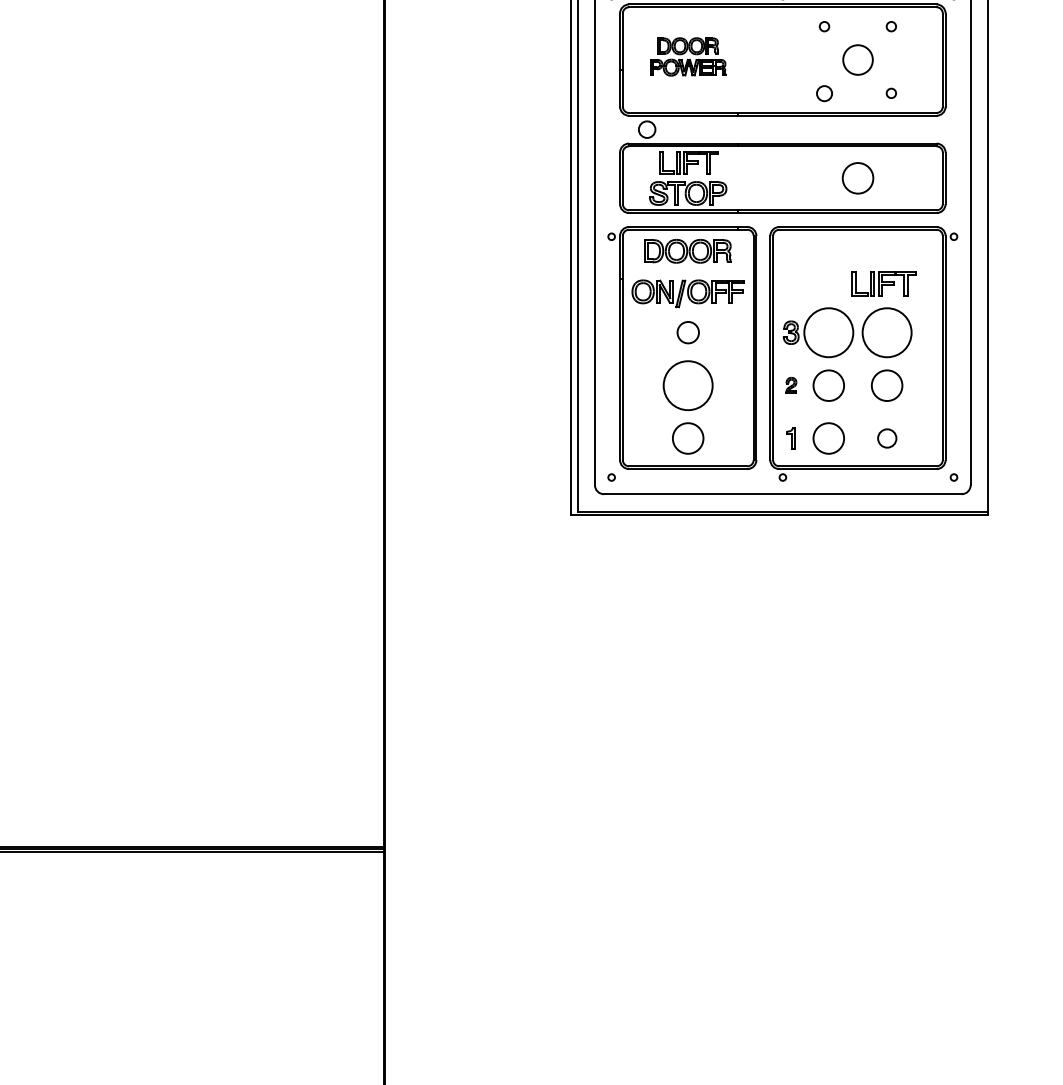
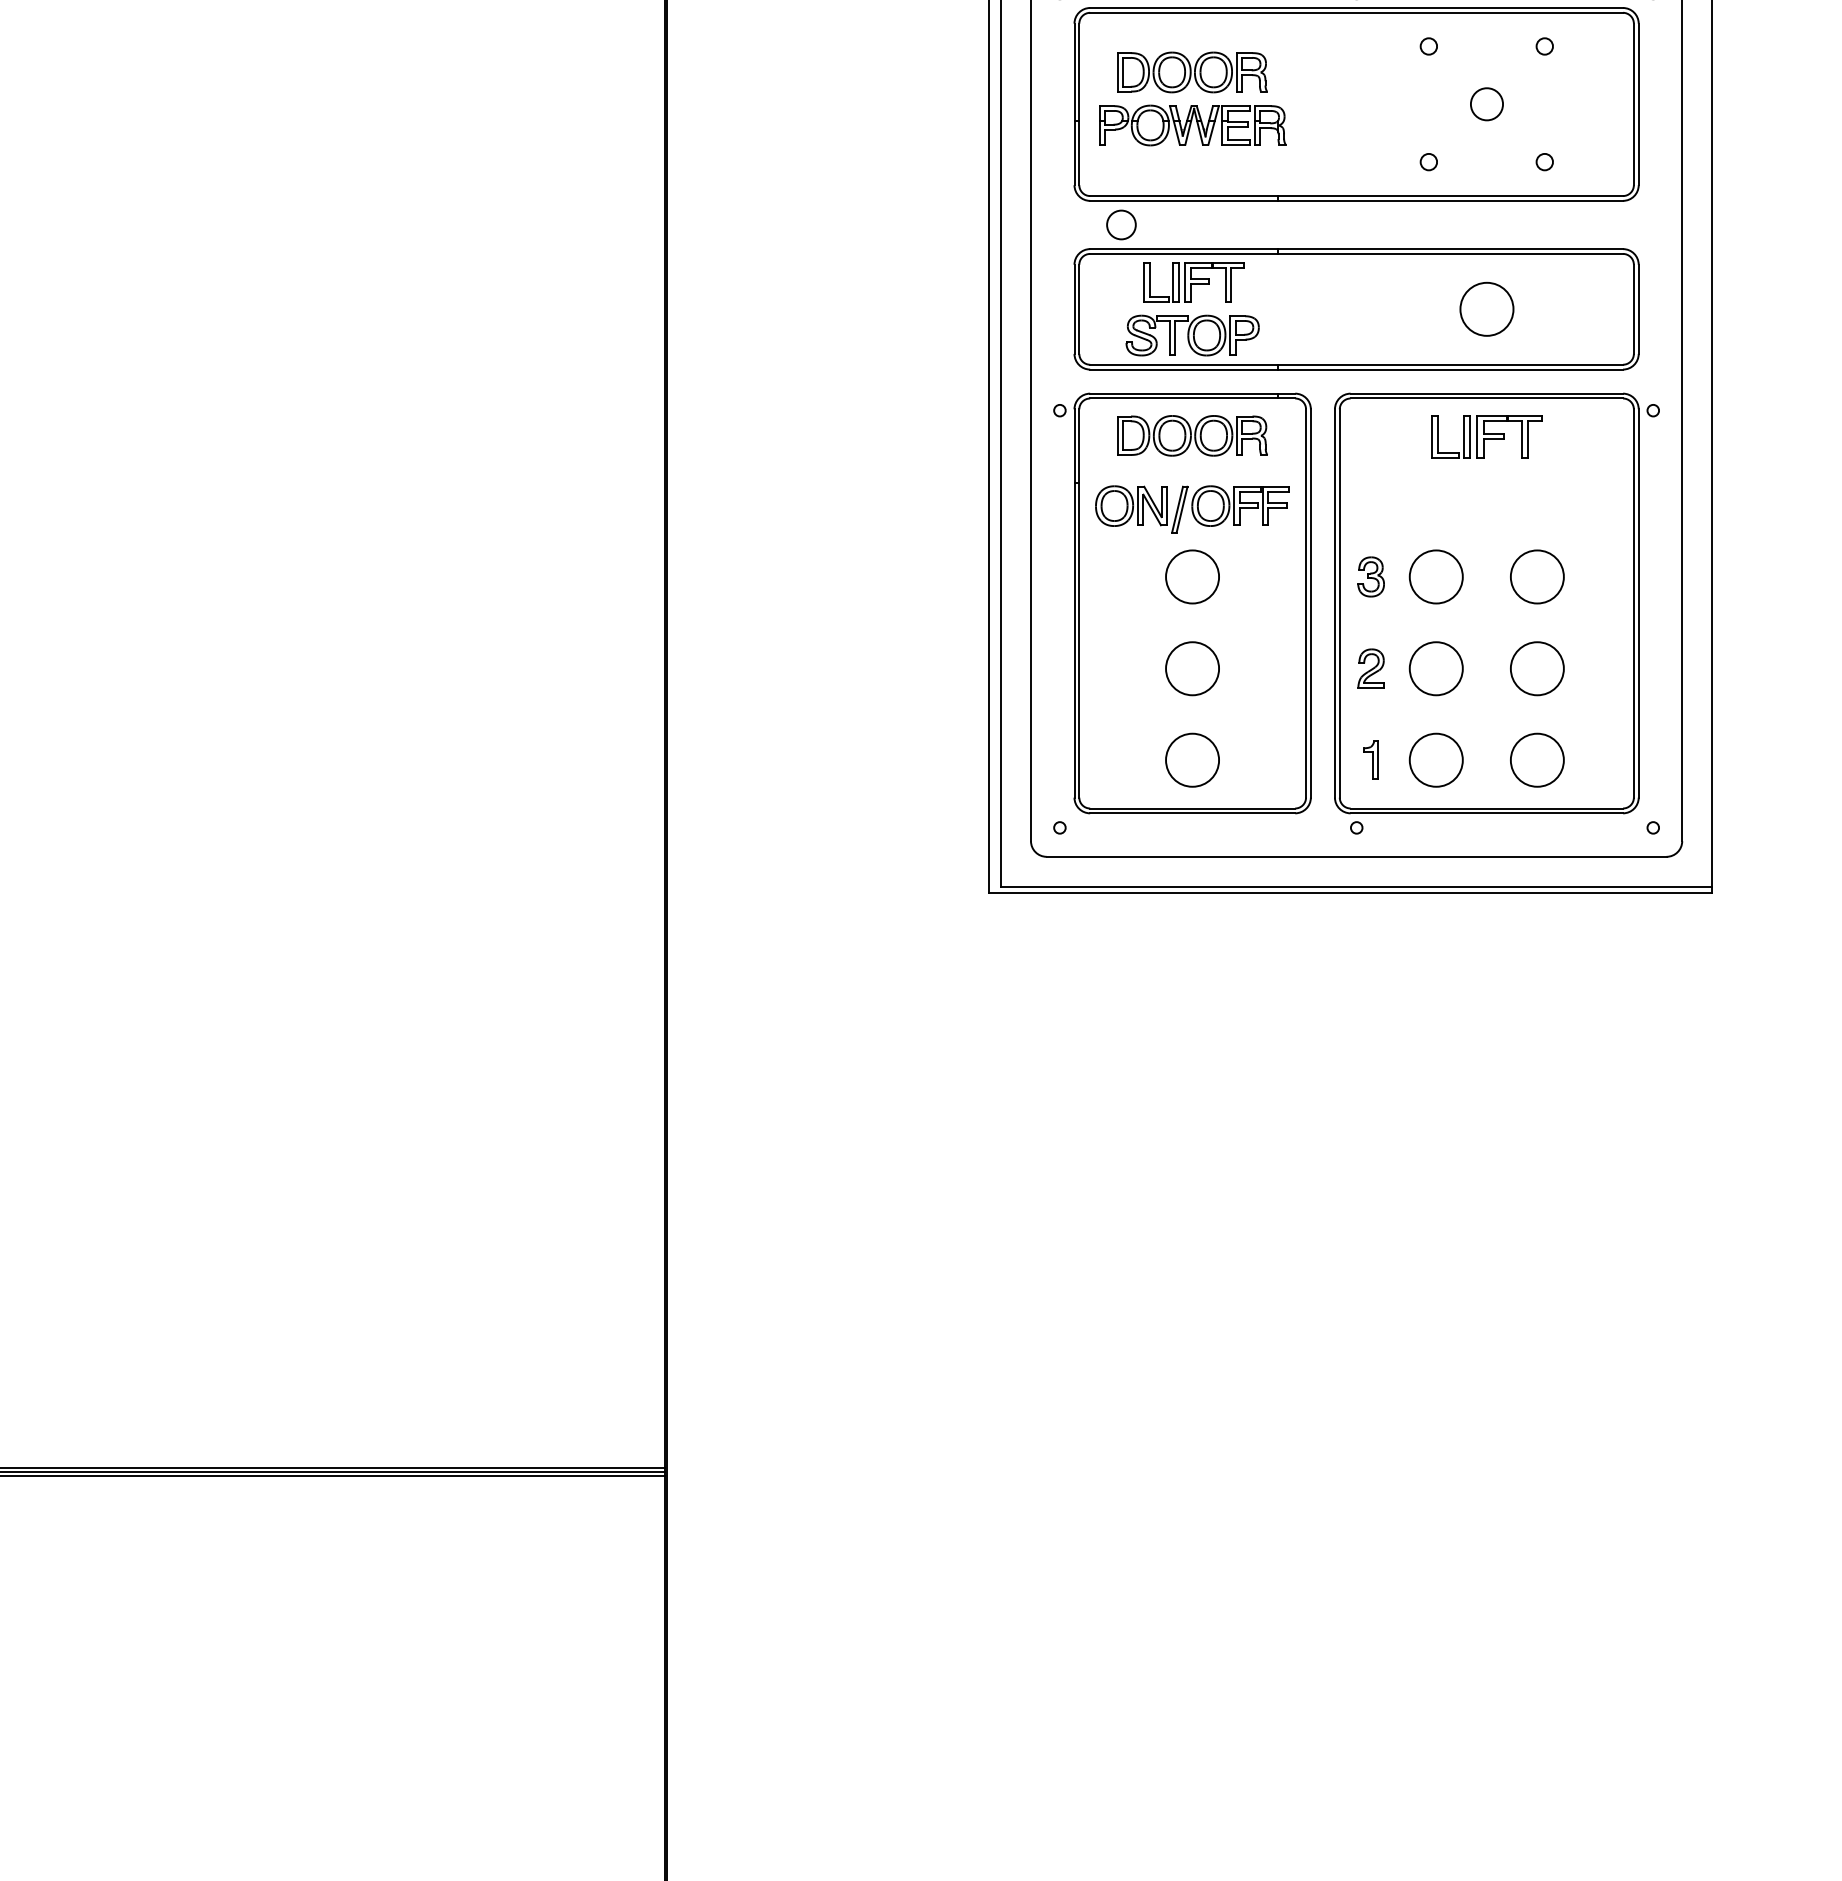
part: (688, 56) -> (1193, 98), size x1.43
circle: (857, 59) -> (1486, 103), size x0.62
circle: (824, 92) -> (1428, 160), size x0.62
part: (883, 283) -> (1486, 436), moved
circle: (688, 332) -> (1193, 576), size x1.43
circle: (828, 332) -> (1435, 576), size x0.62
circle: (886, 332) -> (1536, 576), size x0.62
circle: (687, 385) -> (1191, 668), size x0.62
part: (791, 385) -> (1371, 668), size x1.43
circle: (887, 438) -> (1538, 760), size x1.67

